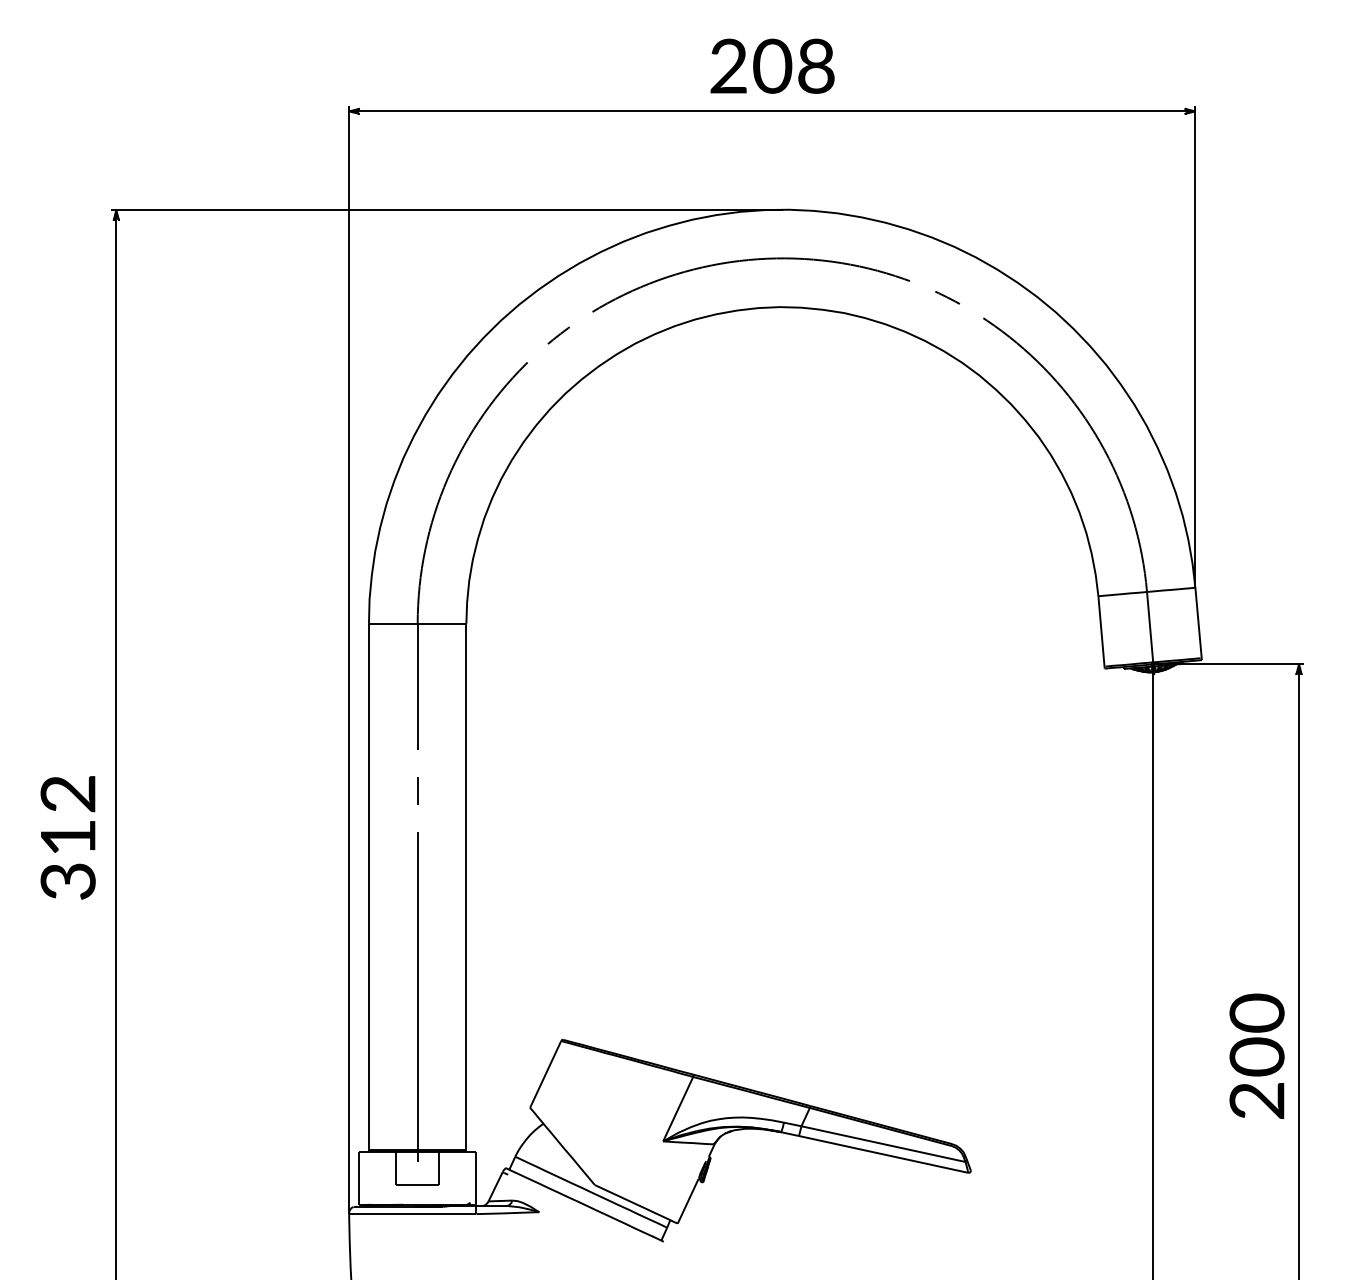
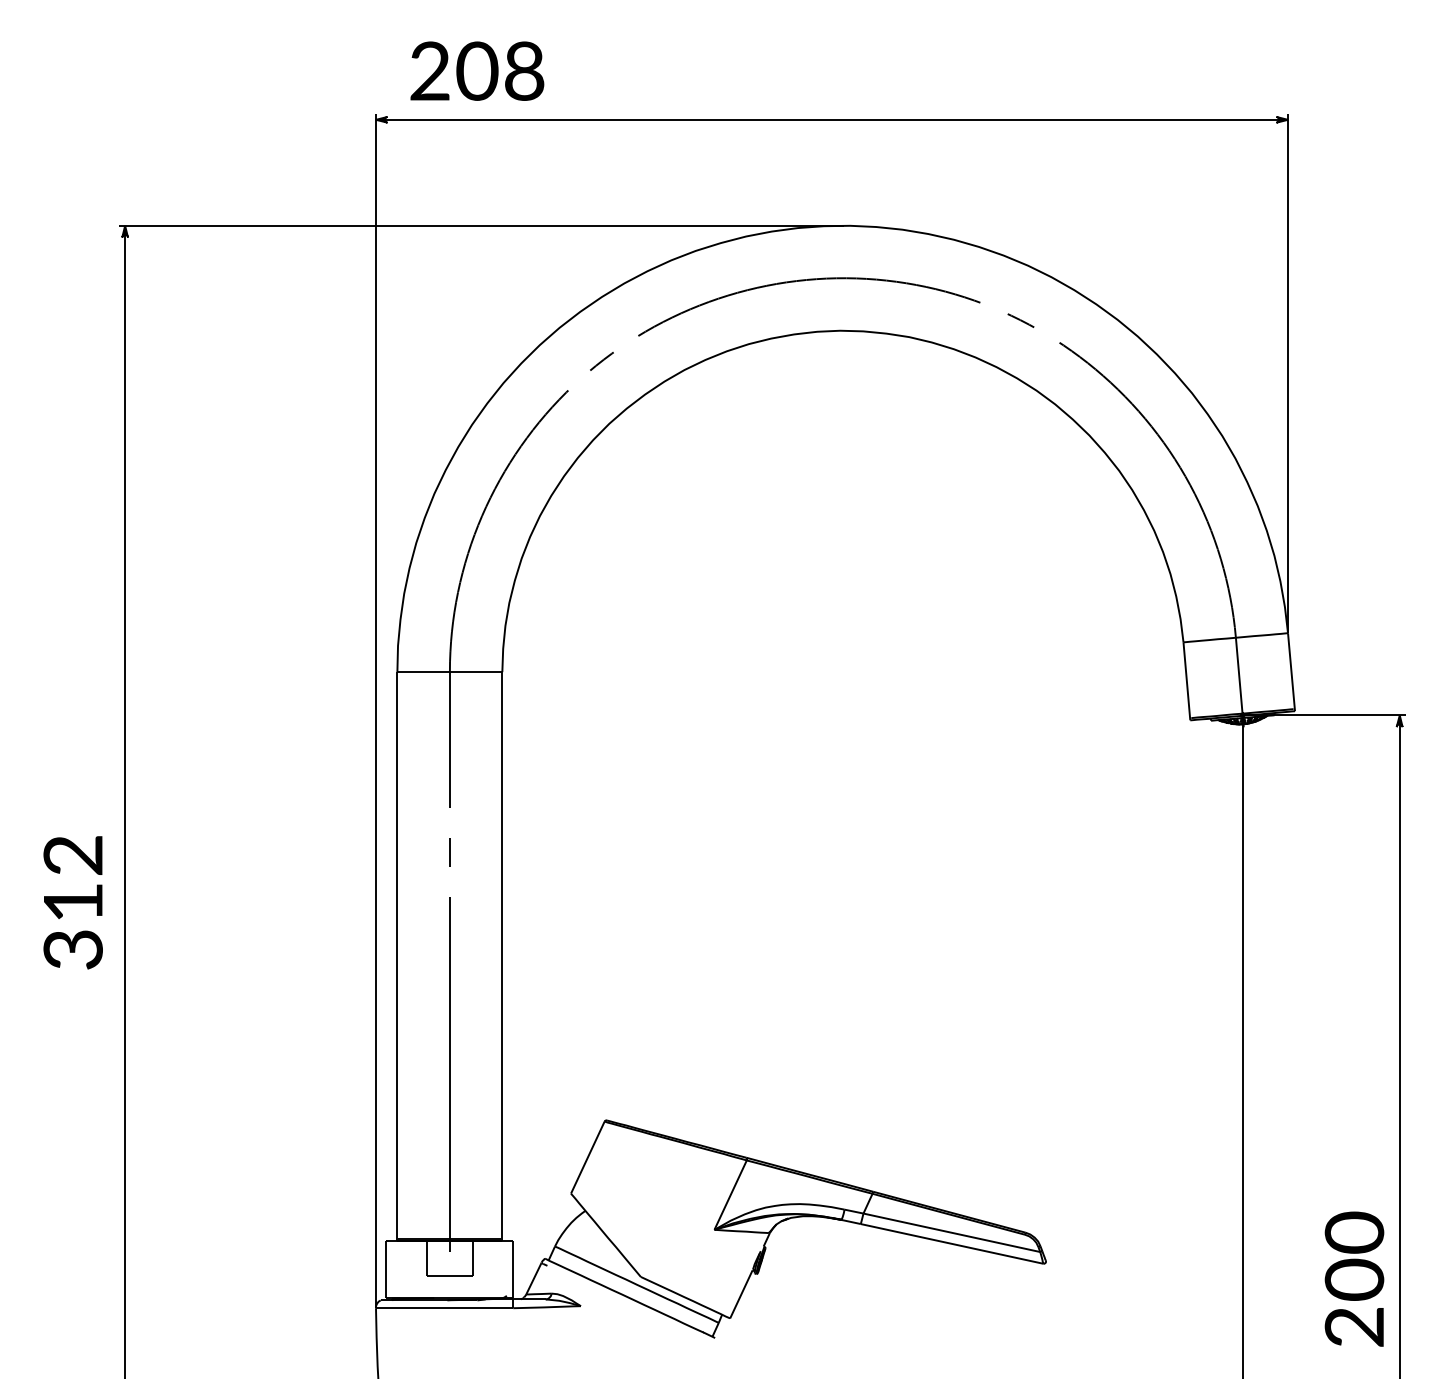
text: (772, 65) -> (477, 70), moved
text: (1257, 1055) -> (1354, 1278), moved

